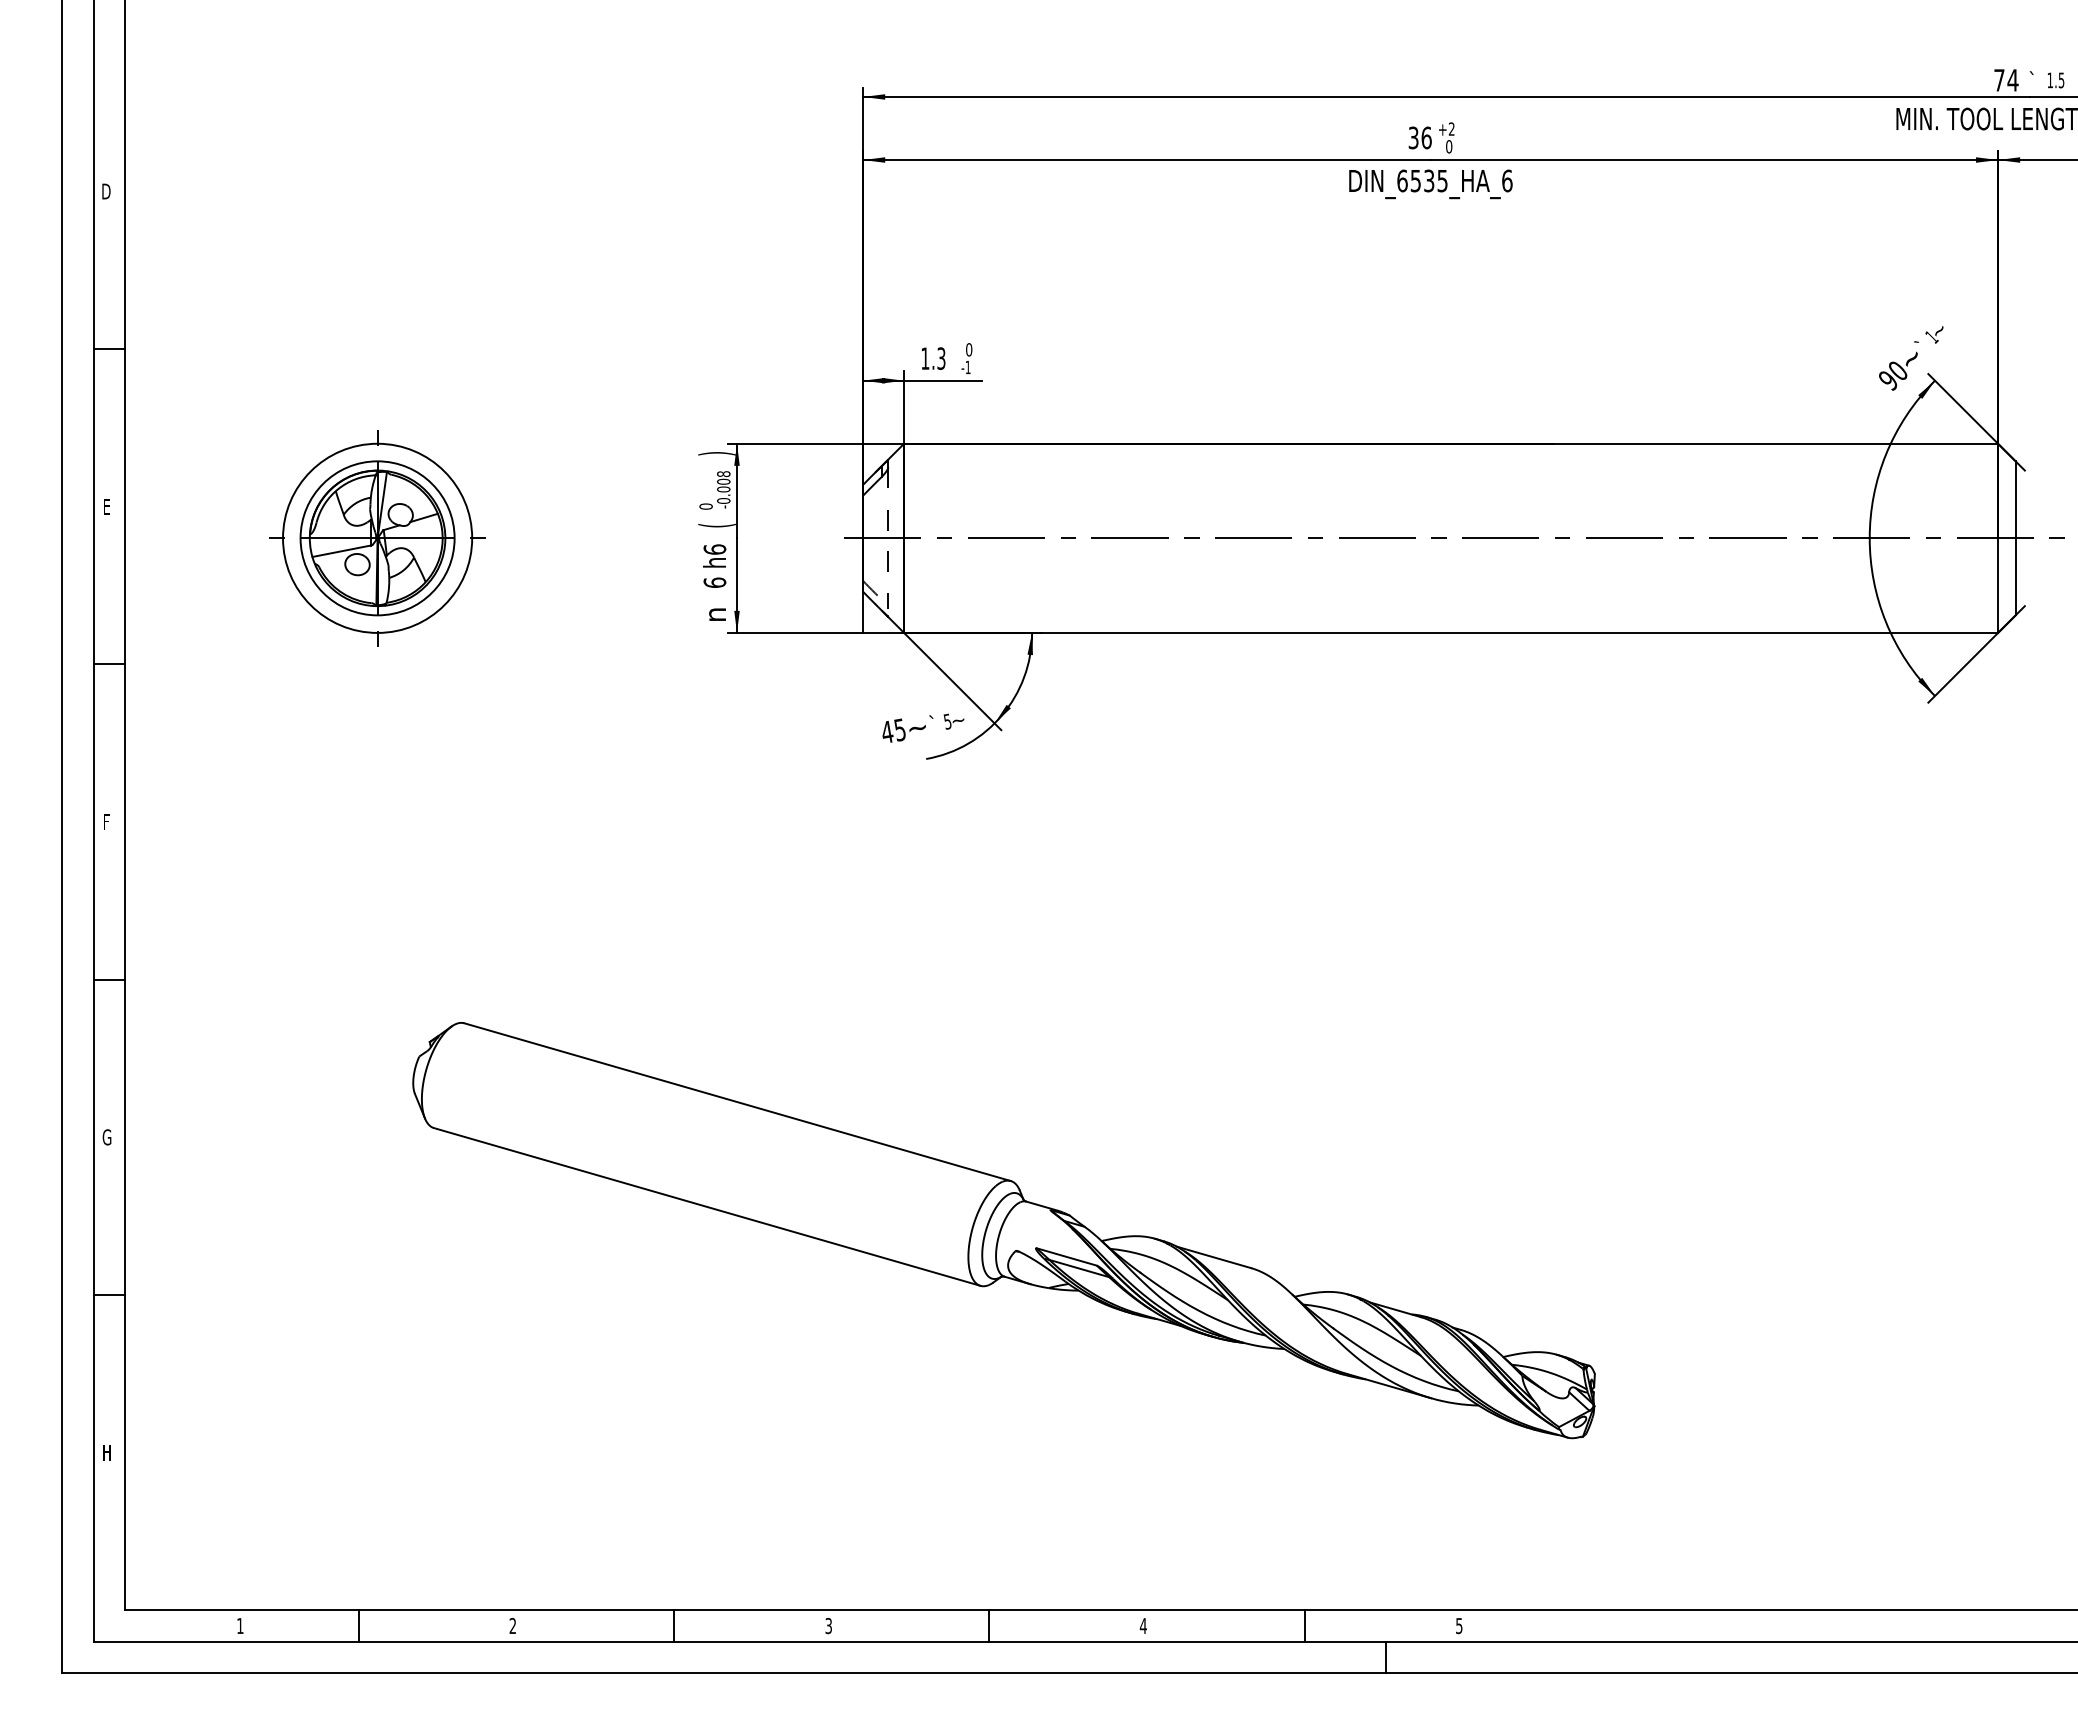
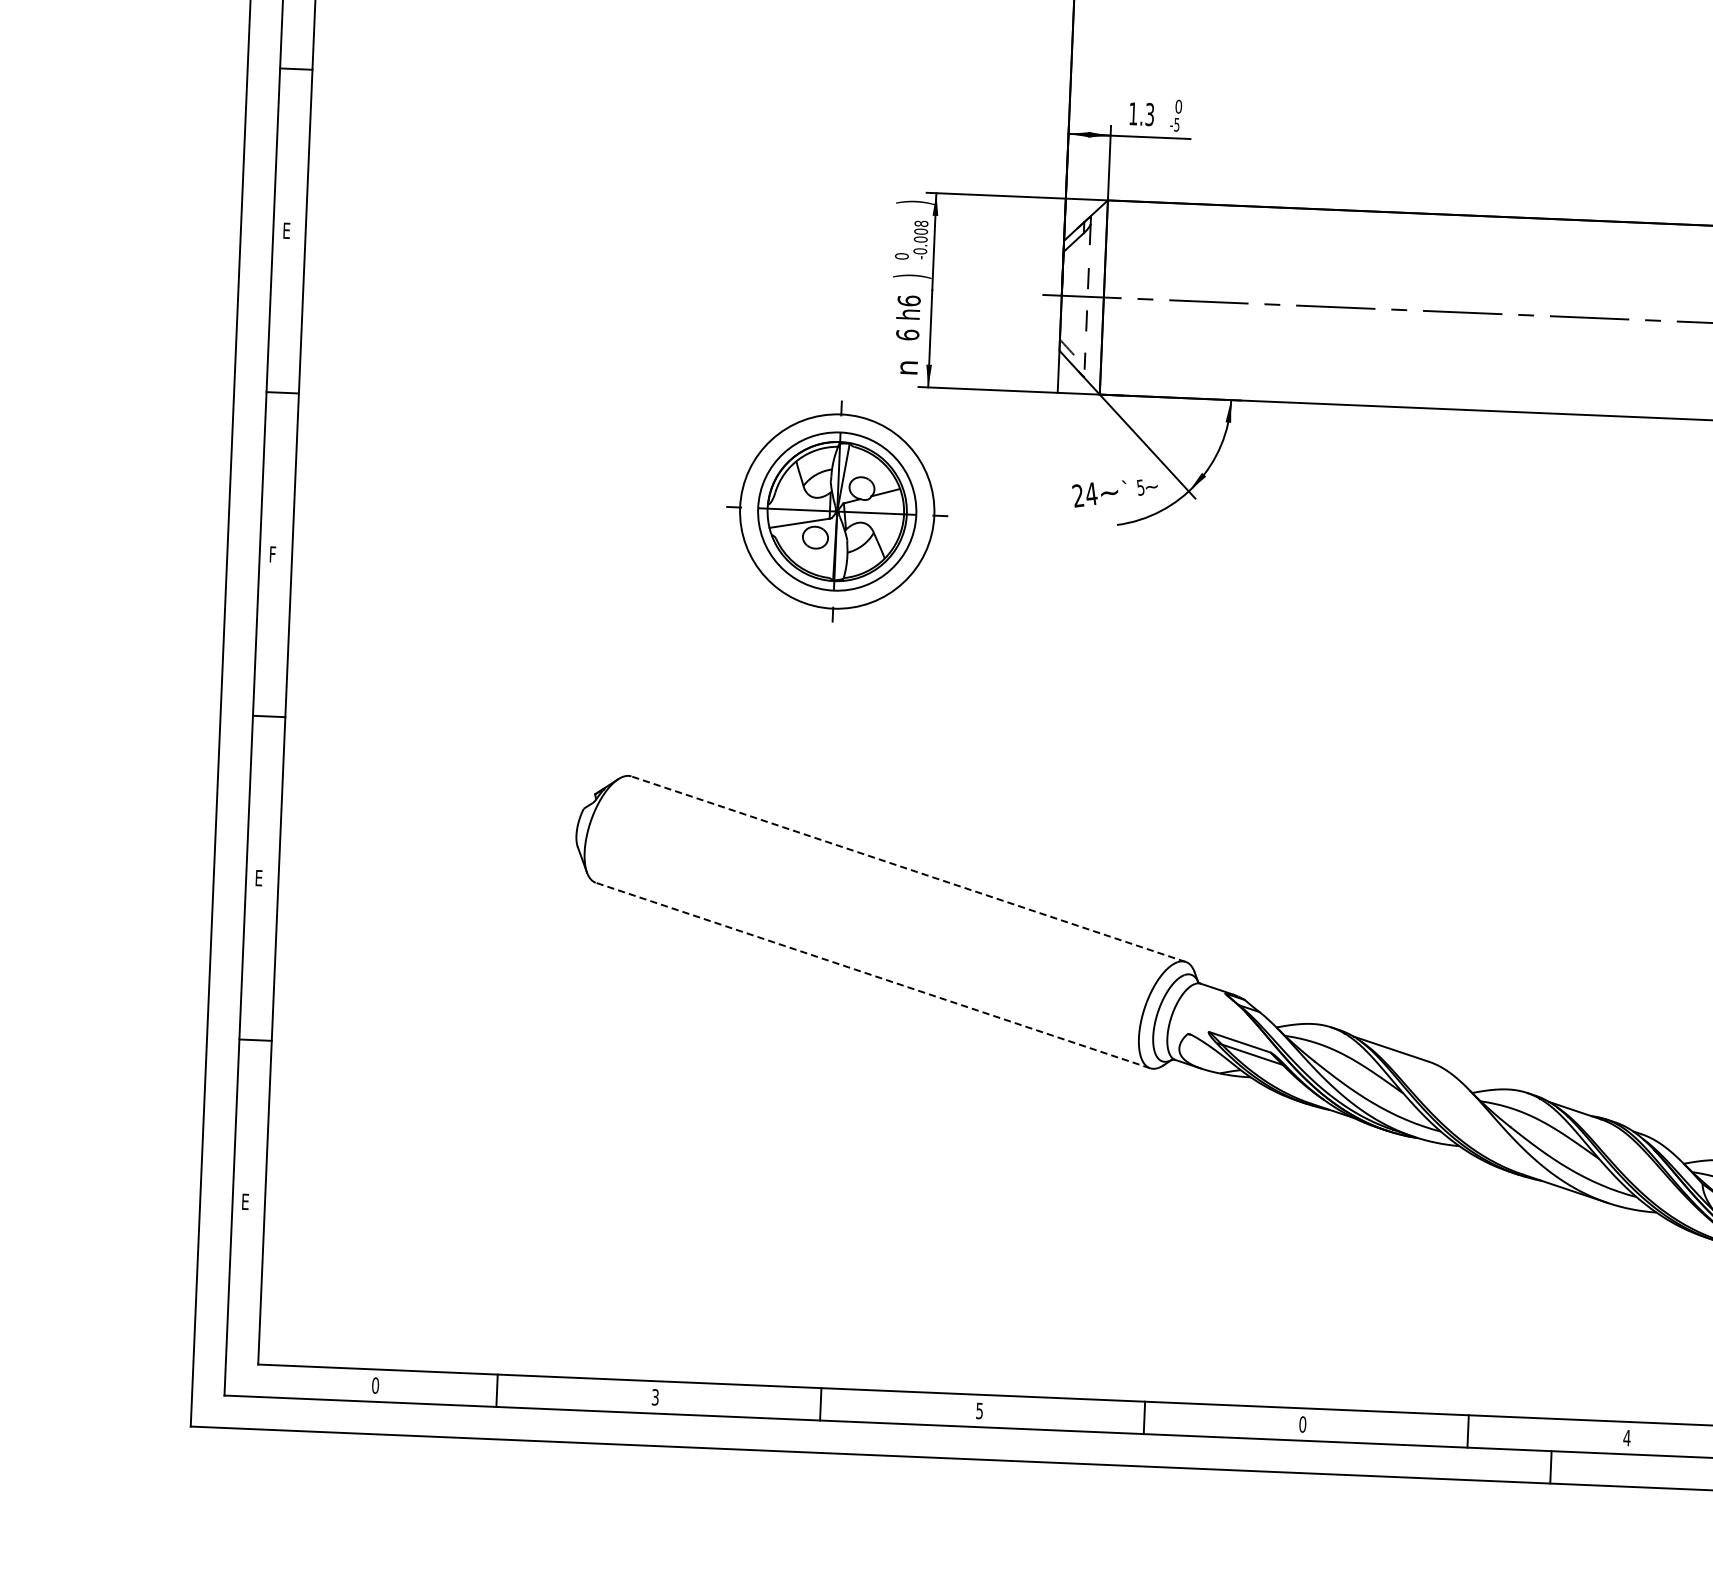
text: (967, 367) -> (1176, 124), -1 -> -5
text: (716, 525) -> (911, 276), ( -> )
part: (377, 538) -> (837, 511), moved
text: (893, 730) -> (1084, 494), 45 -> 24
line: (737, 1102) -> (908, 869), solid -> dashed
text: (106, 1137) -> (259, 878), G -> E
line: (706, 1206) -> (872, 974), solid -> dashed
text: (107, 1452) -> (246, 1201), H -> E
text: (828, 1625) -> (979, 1410), 3 -> 5
text: (240, 1626) -> (375, 1386), 1 -> 0
text: (512, 1626) -> (654, 1397), 2 -> 3
text: (1142, 1626) -> (1301, 1424), 4 -> 0
text: (1458, 1626) -> (1626, 1438), 5 -> 4

